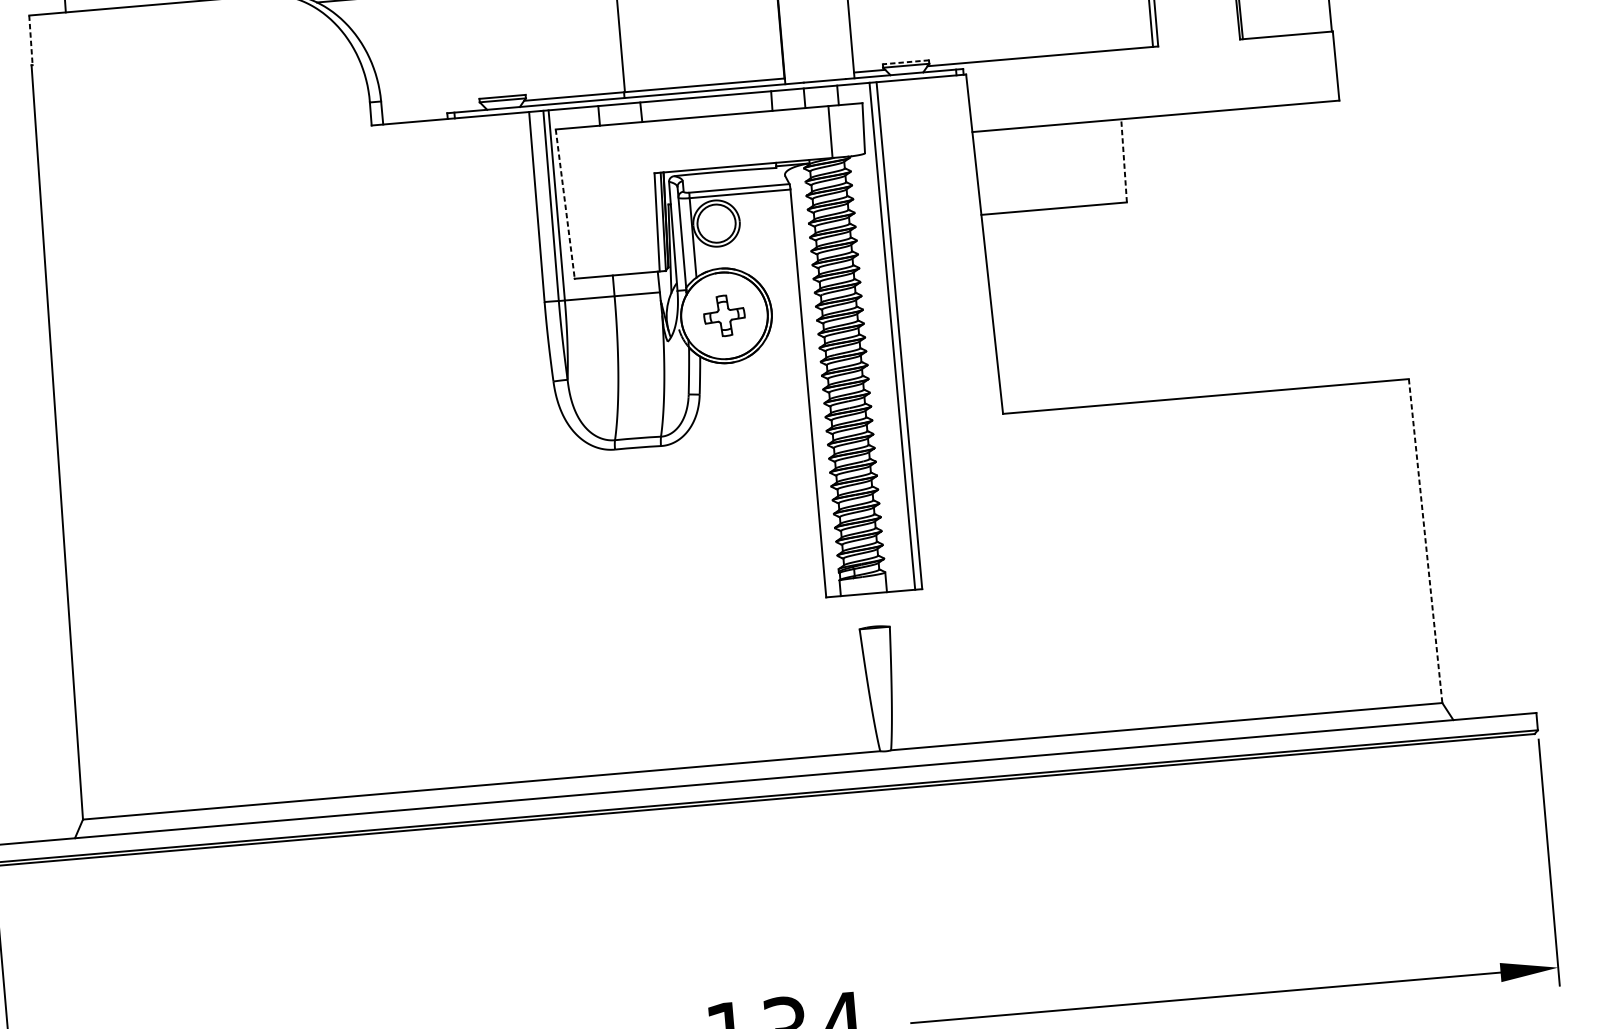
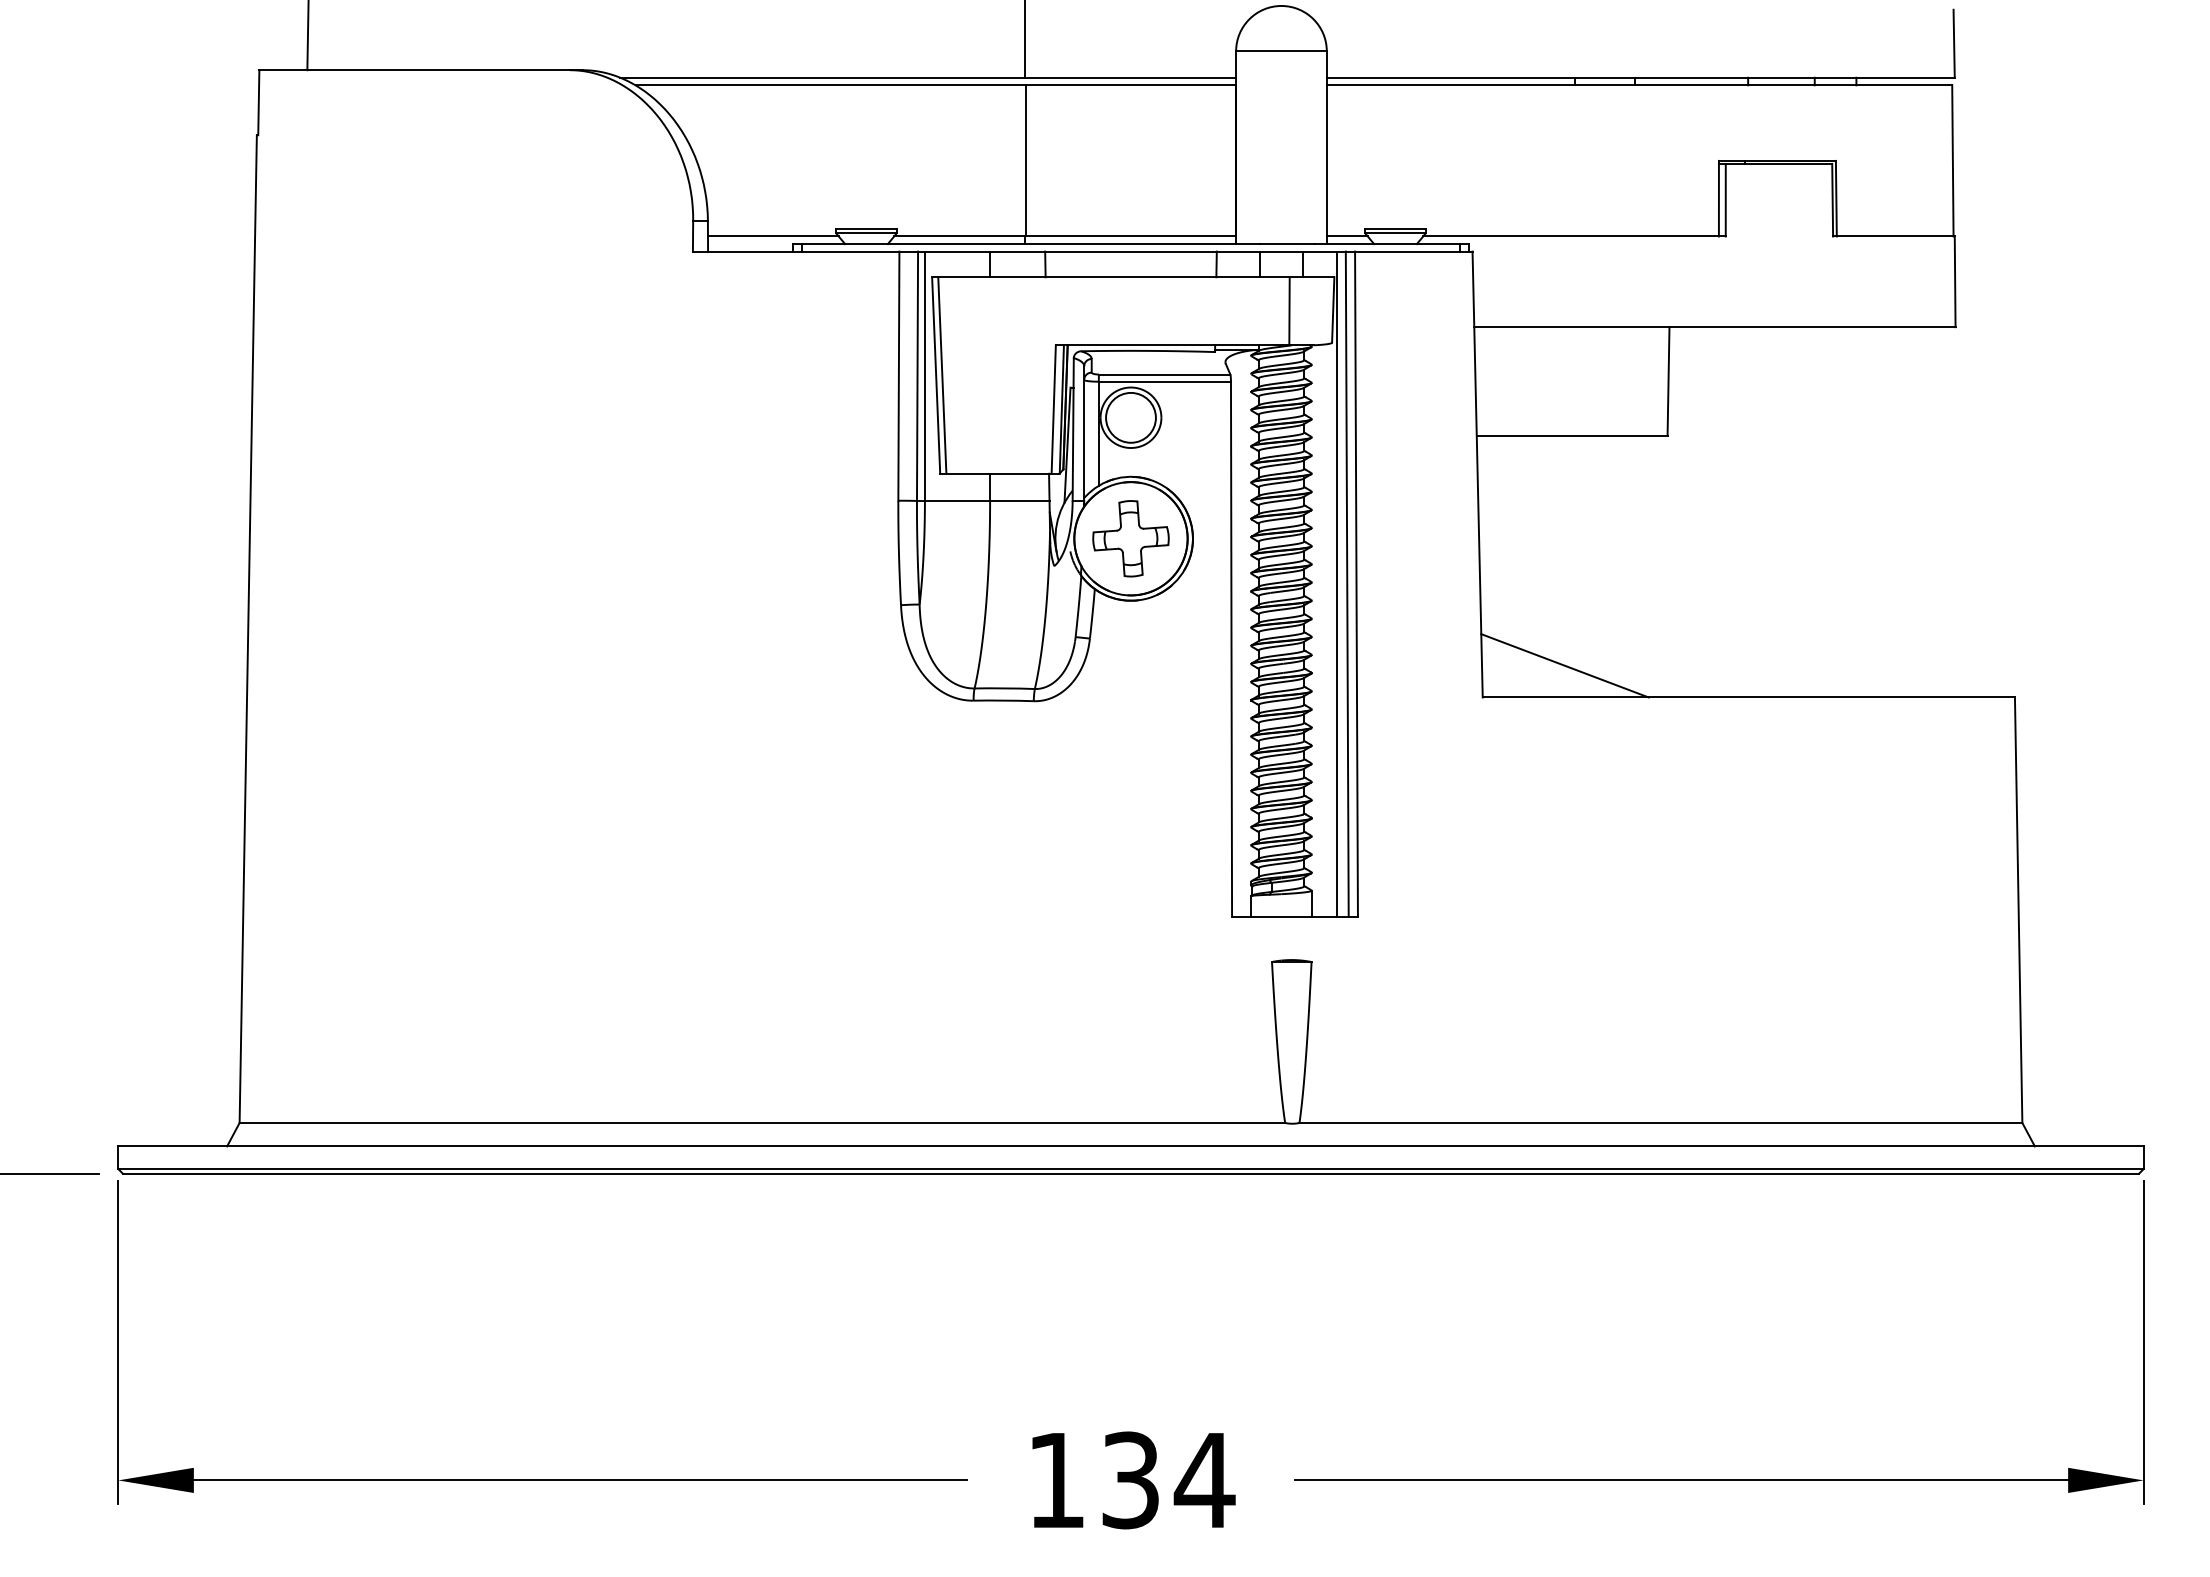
line: (30, 40) -> (258, 102), dashed -> solid
line: (905, 61) -> (1395, 228), dashed -> solid
line: (431, 108) -> (772, 236), added
line: (1124, 160) -> (1668, 381), dashed -> solid
line: (570, 203) -> (942, 375), added
line: (565, 204) -> (936, 375), dashed -> solid
part: (724, 315) -> (1130, 538), size x1.43
line: (884, 336) -> (1337, 583), added
line: (1063, 384) -> (1564, 665), added
line: (1425, 541) -> (2018, 910), dashed -> solid

